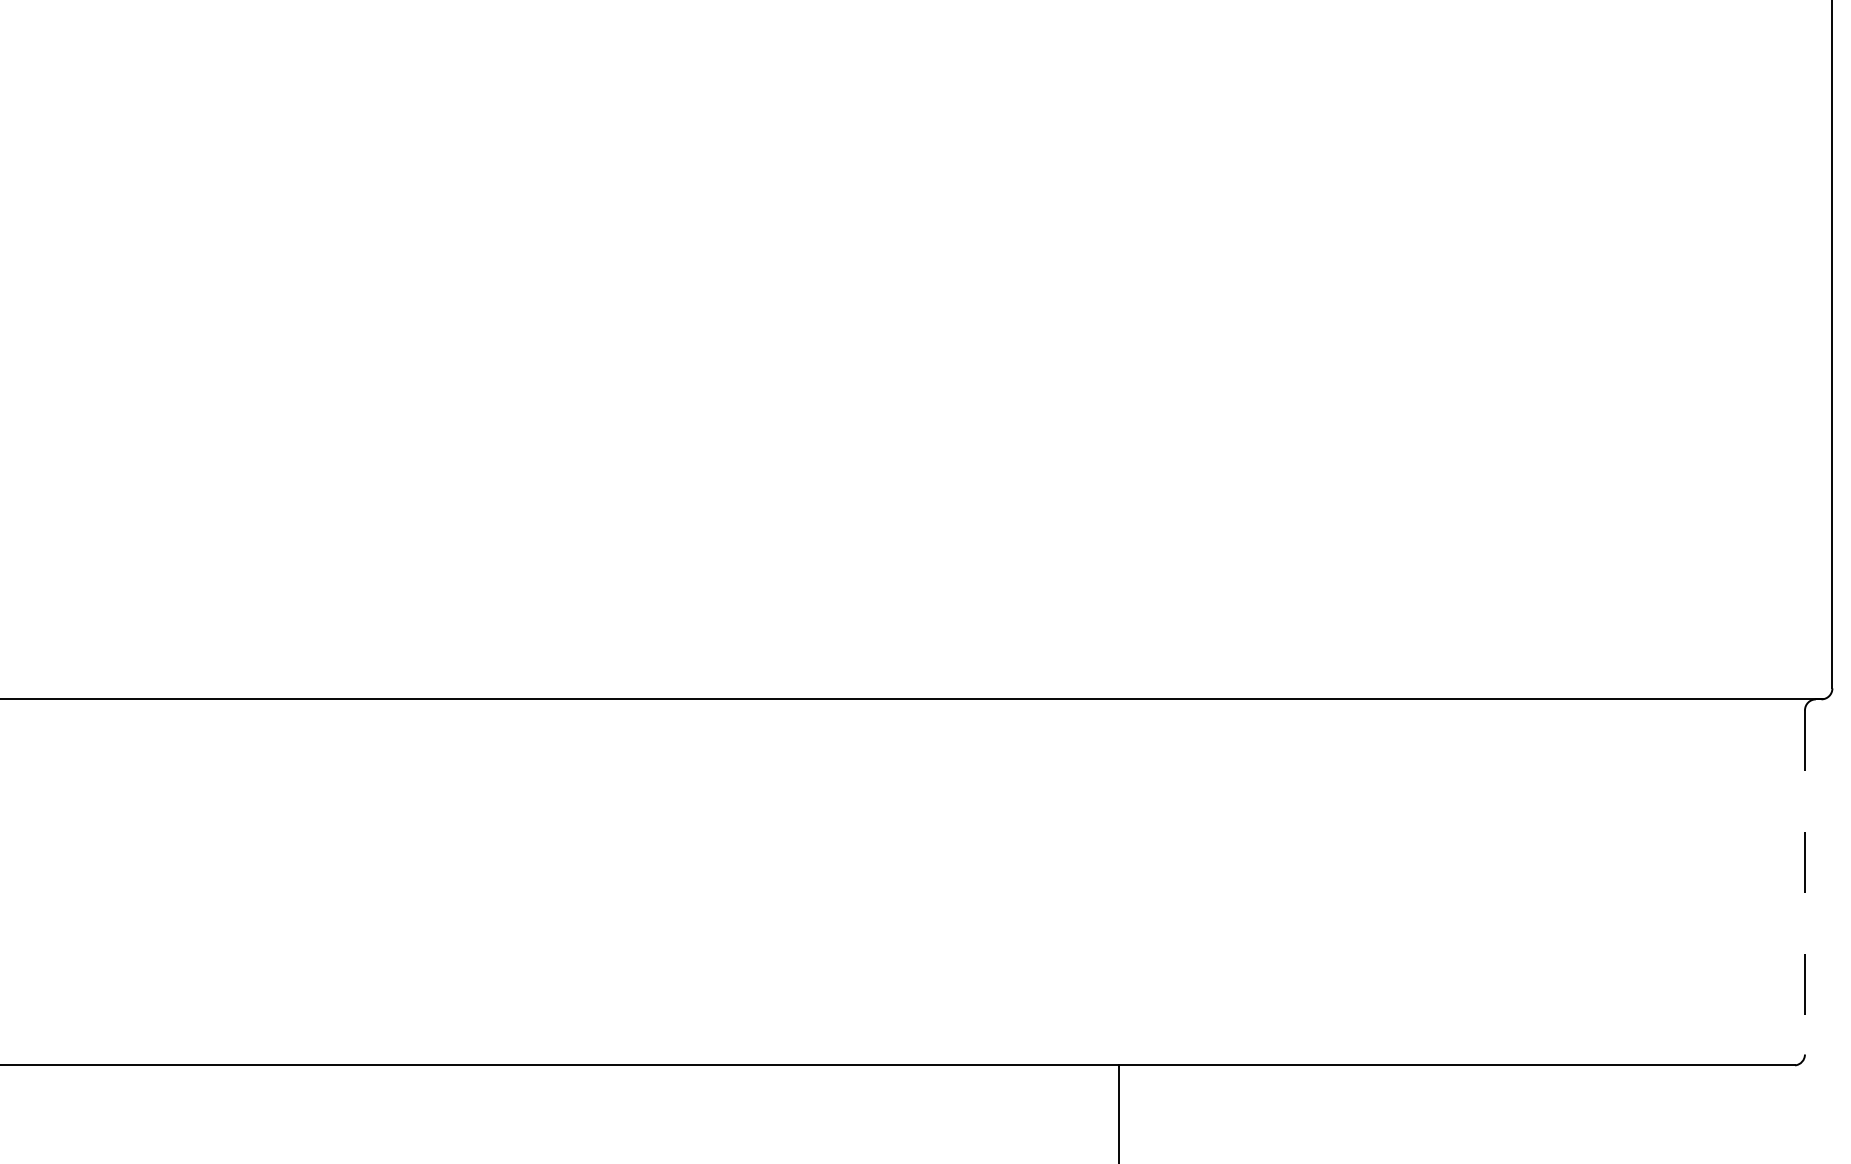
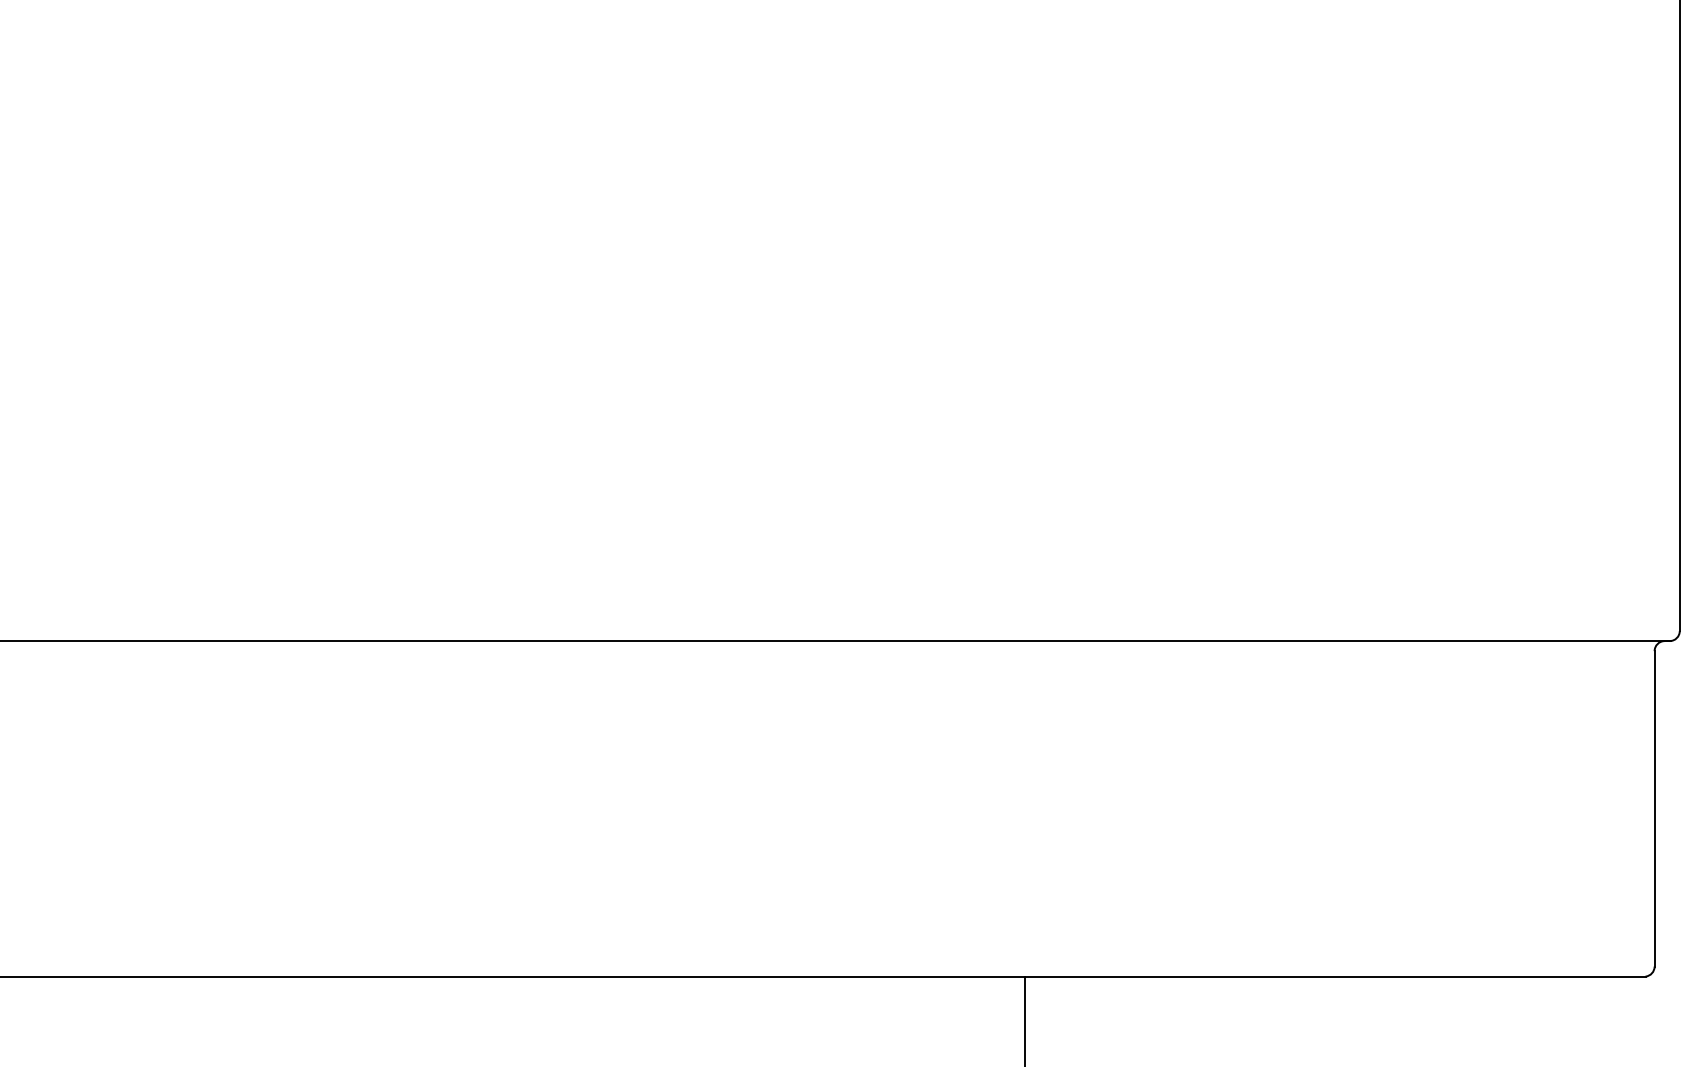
line: (1804, 882) -> (1654, 808), dashed -> solid

